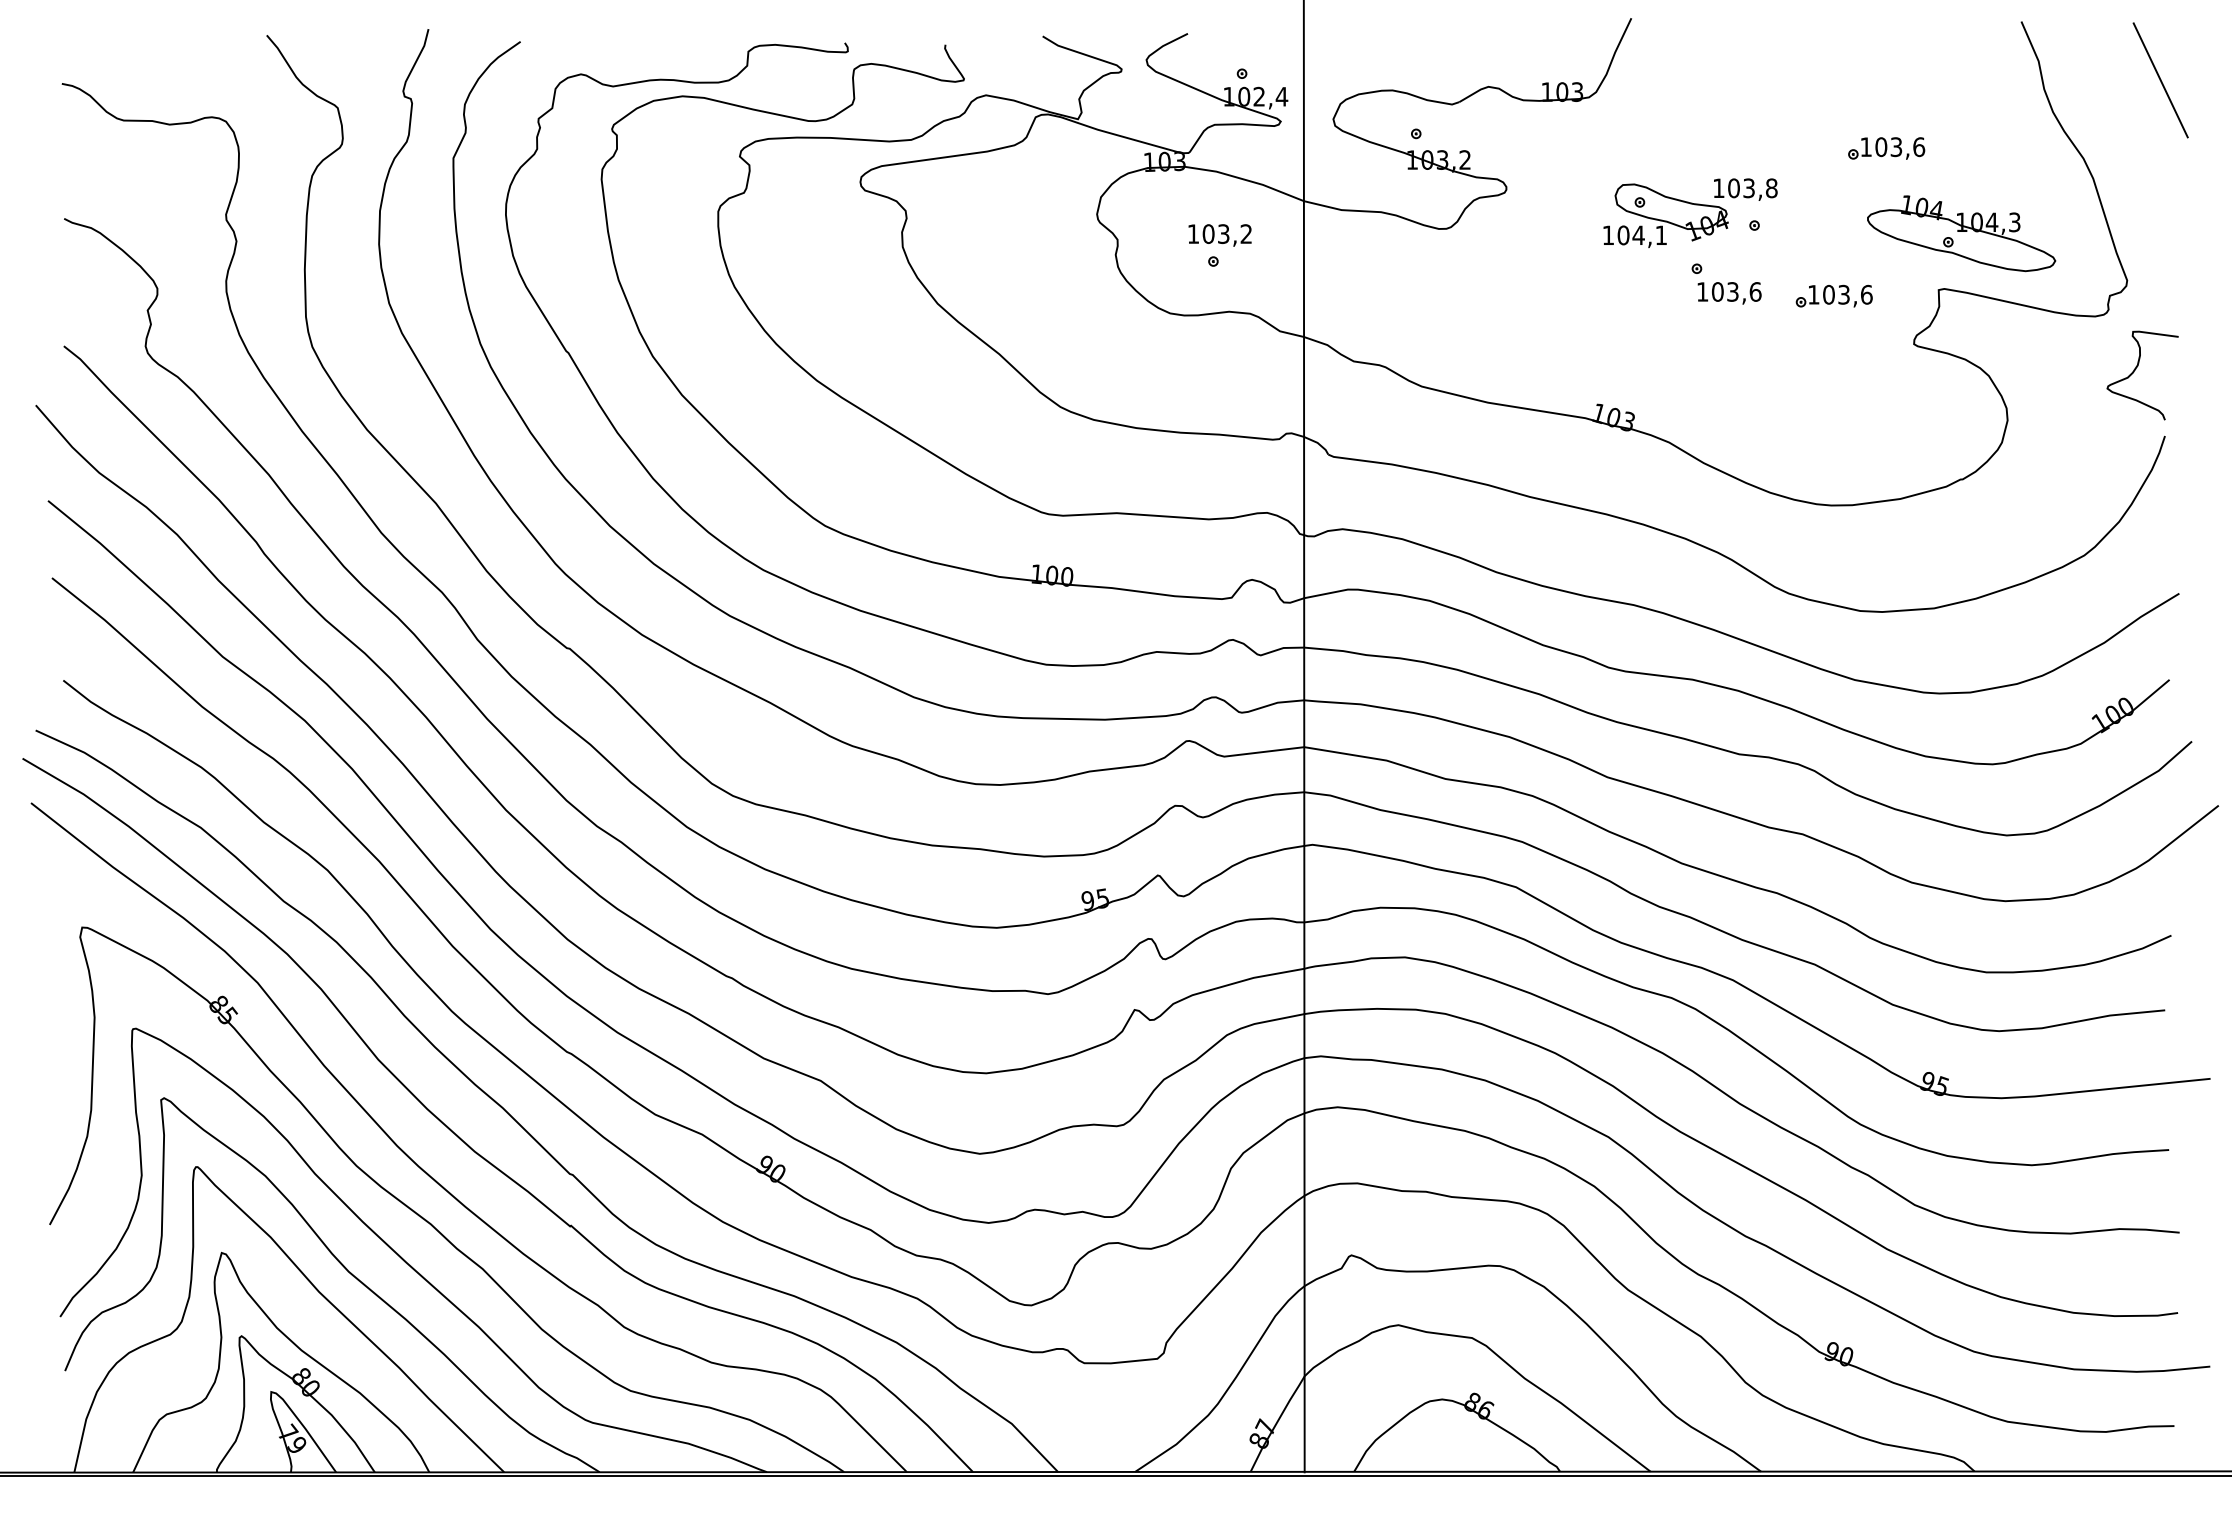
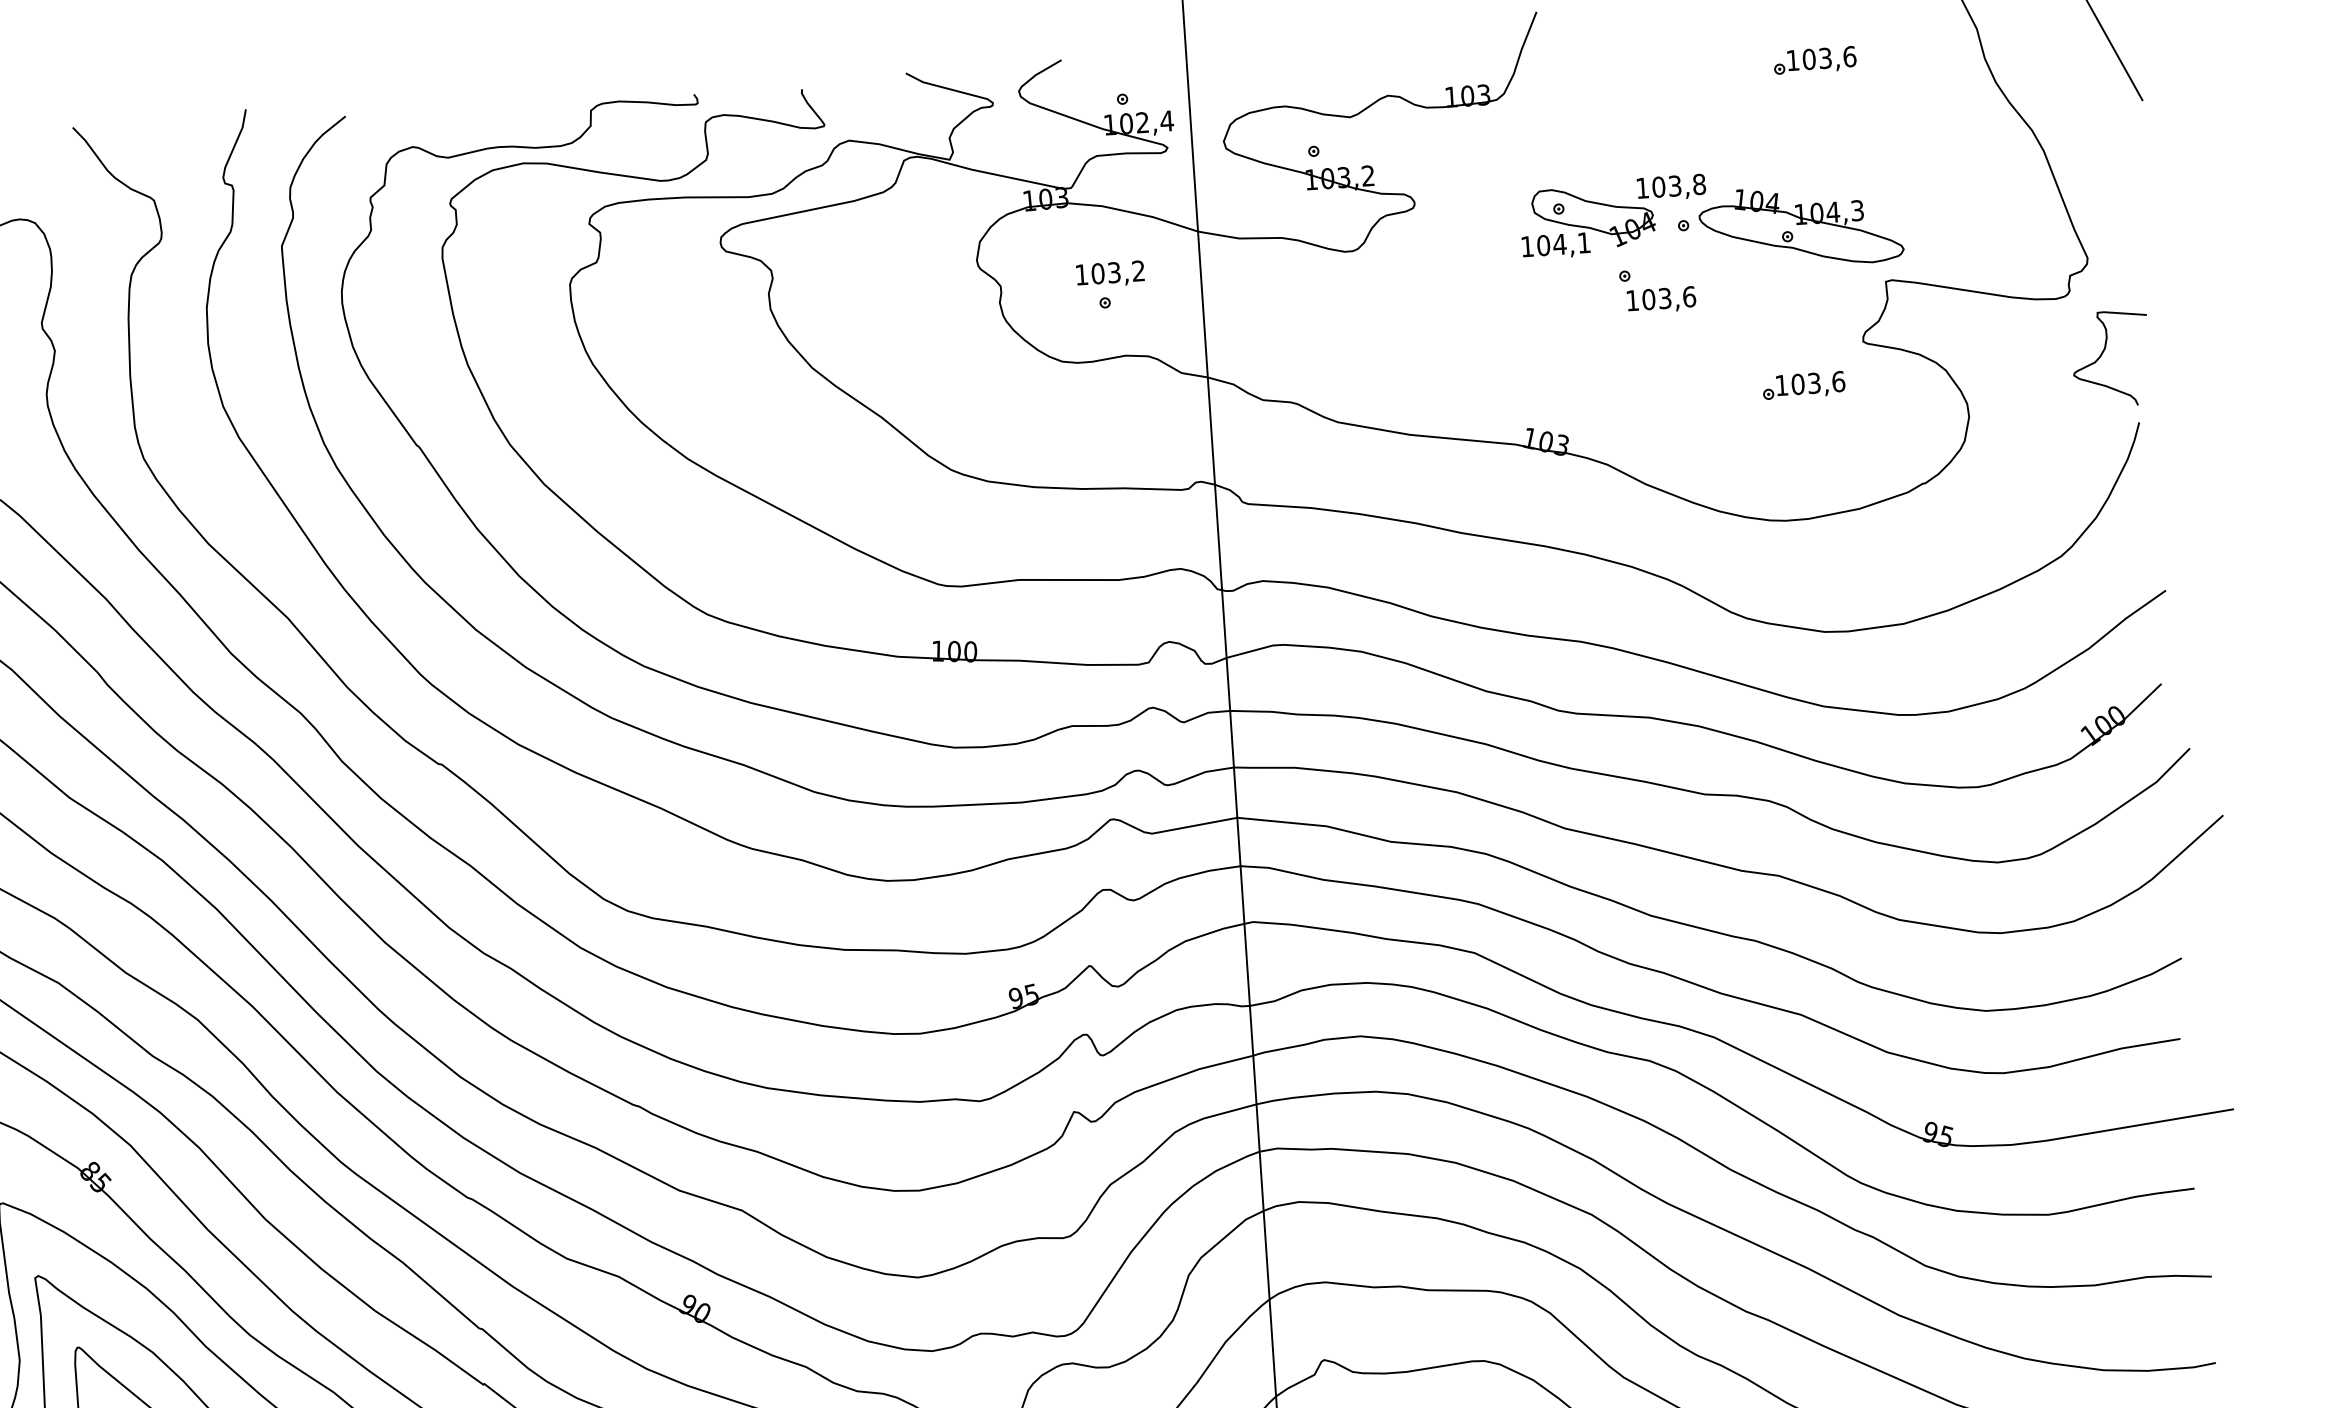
part: (1886, 148) -> (1814, 60), moved
part: (1961, 233) -> (1801, 226), moved
part: (1833, 295) -> (1803, 384), moved

